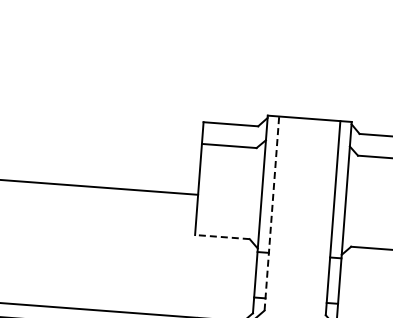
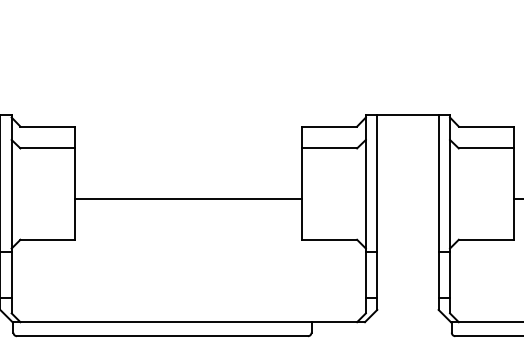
line: (272, 213) -> (377, 212), dashed -> solid
line: (222, 236) -> (329, 239), dashed -> solid

